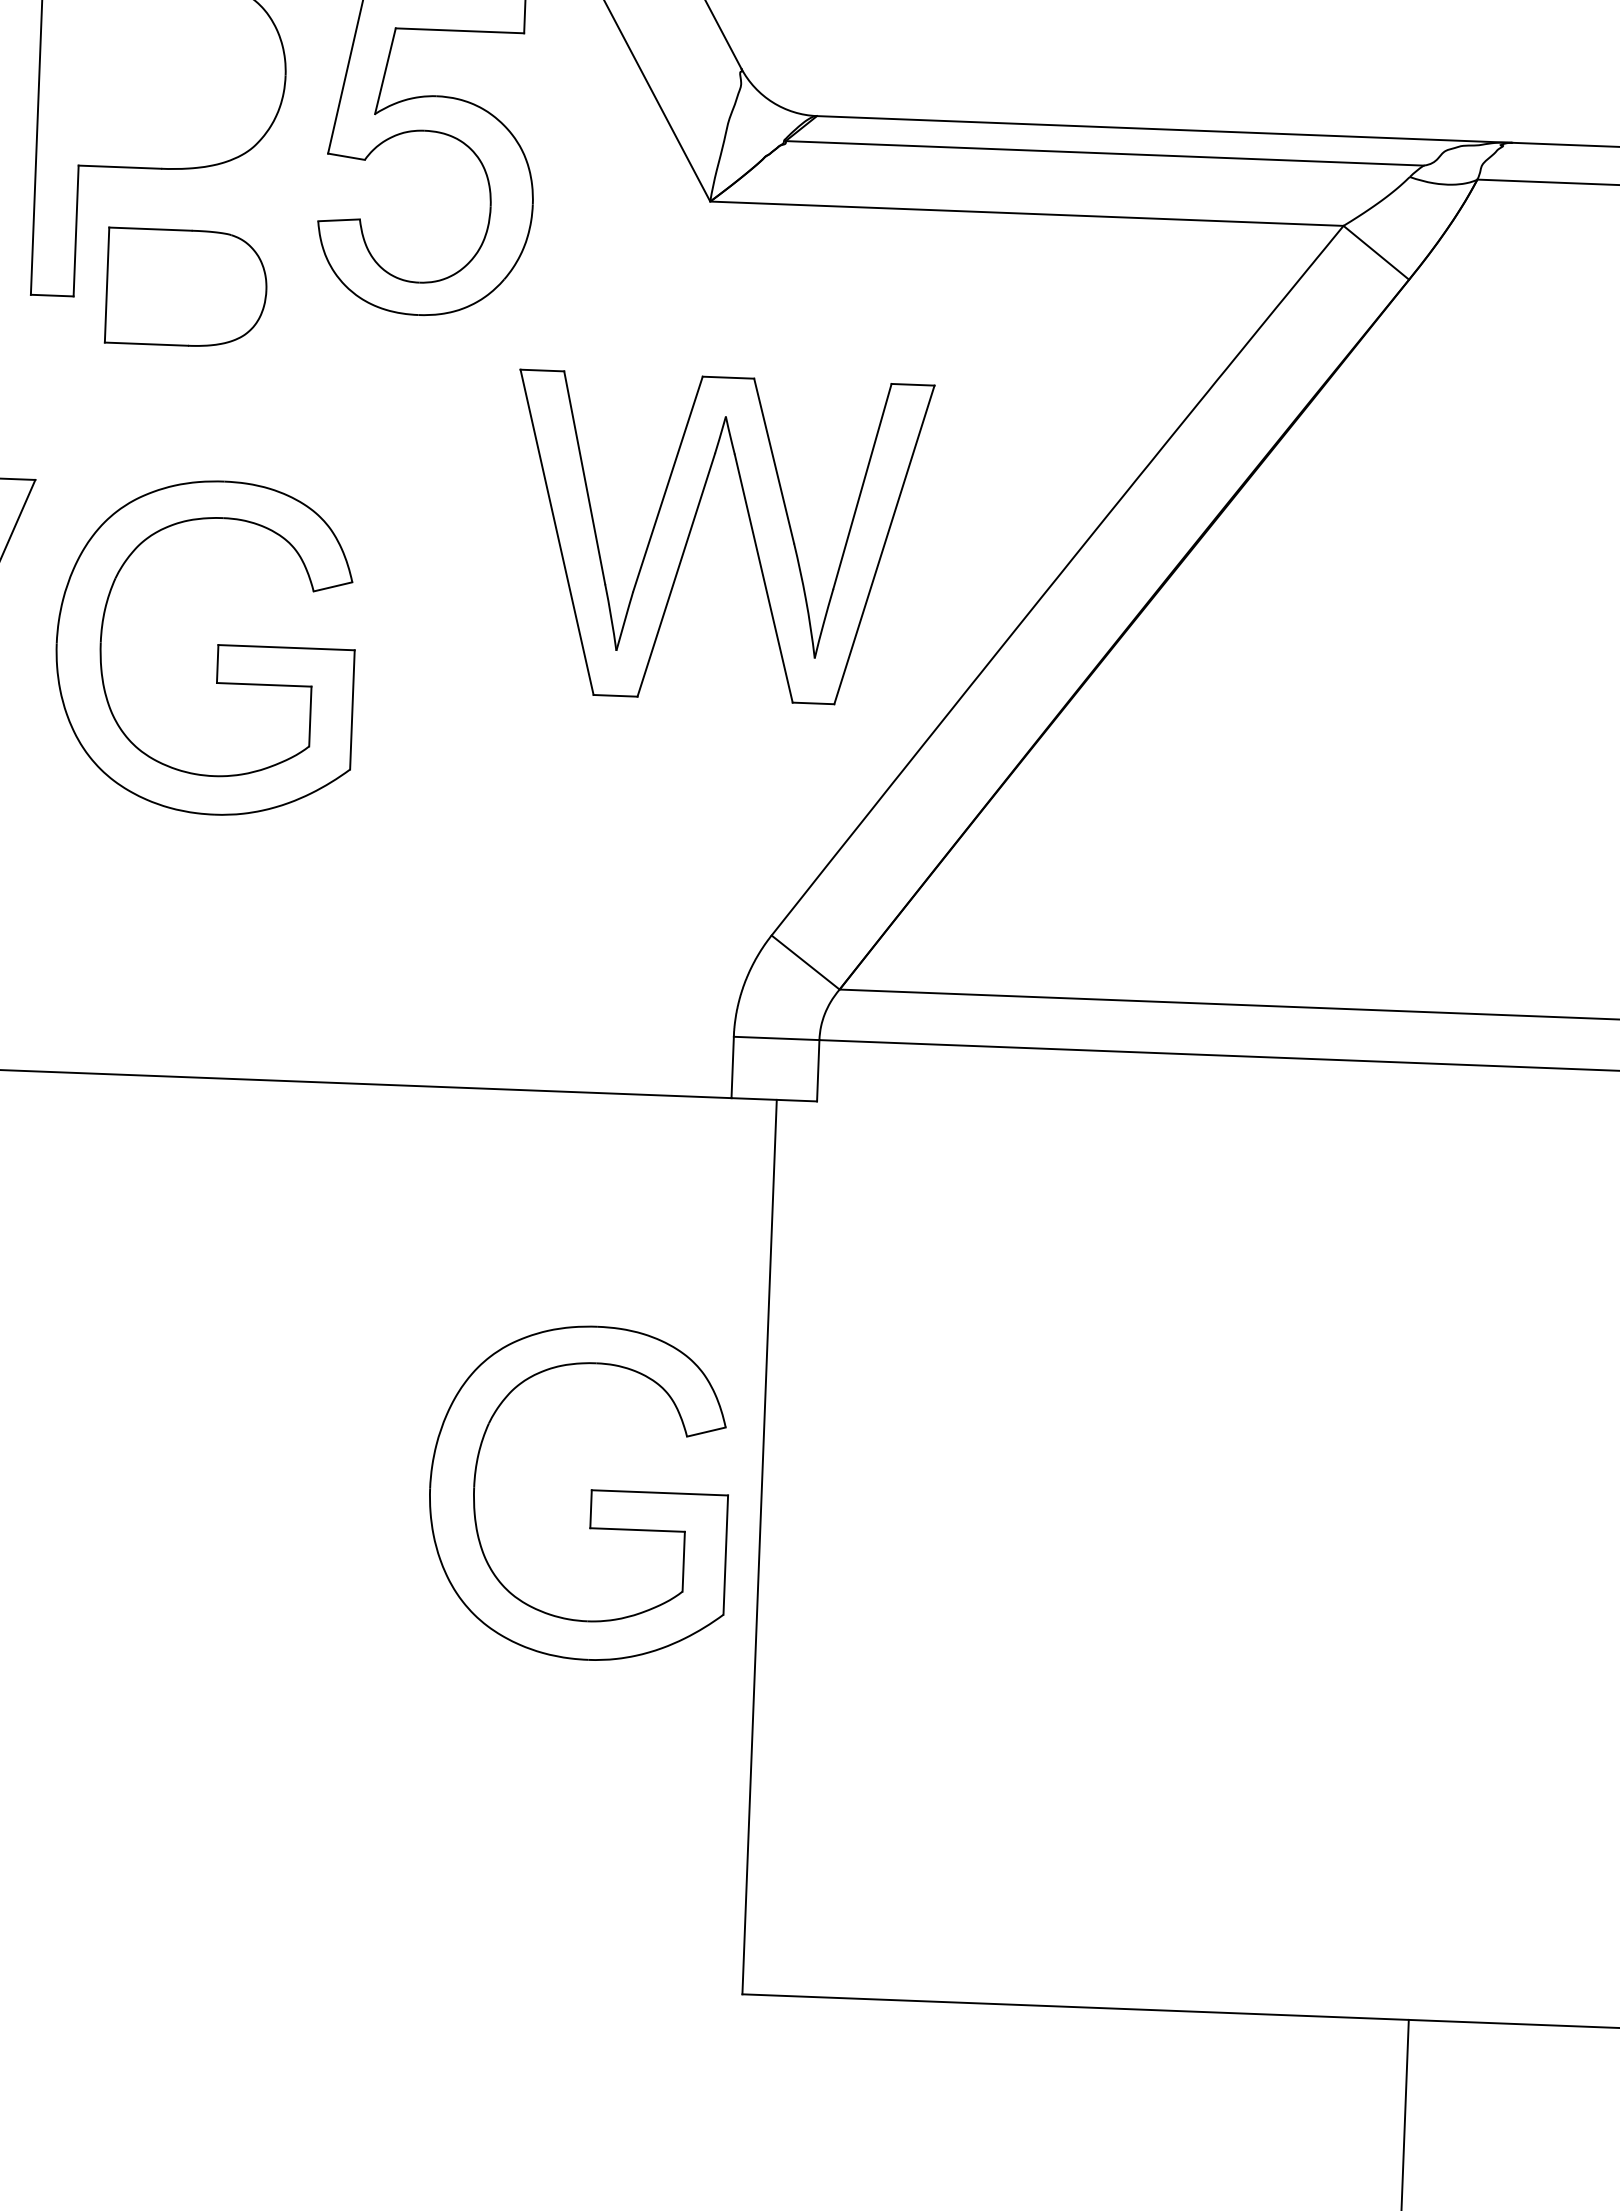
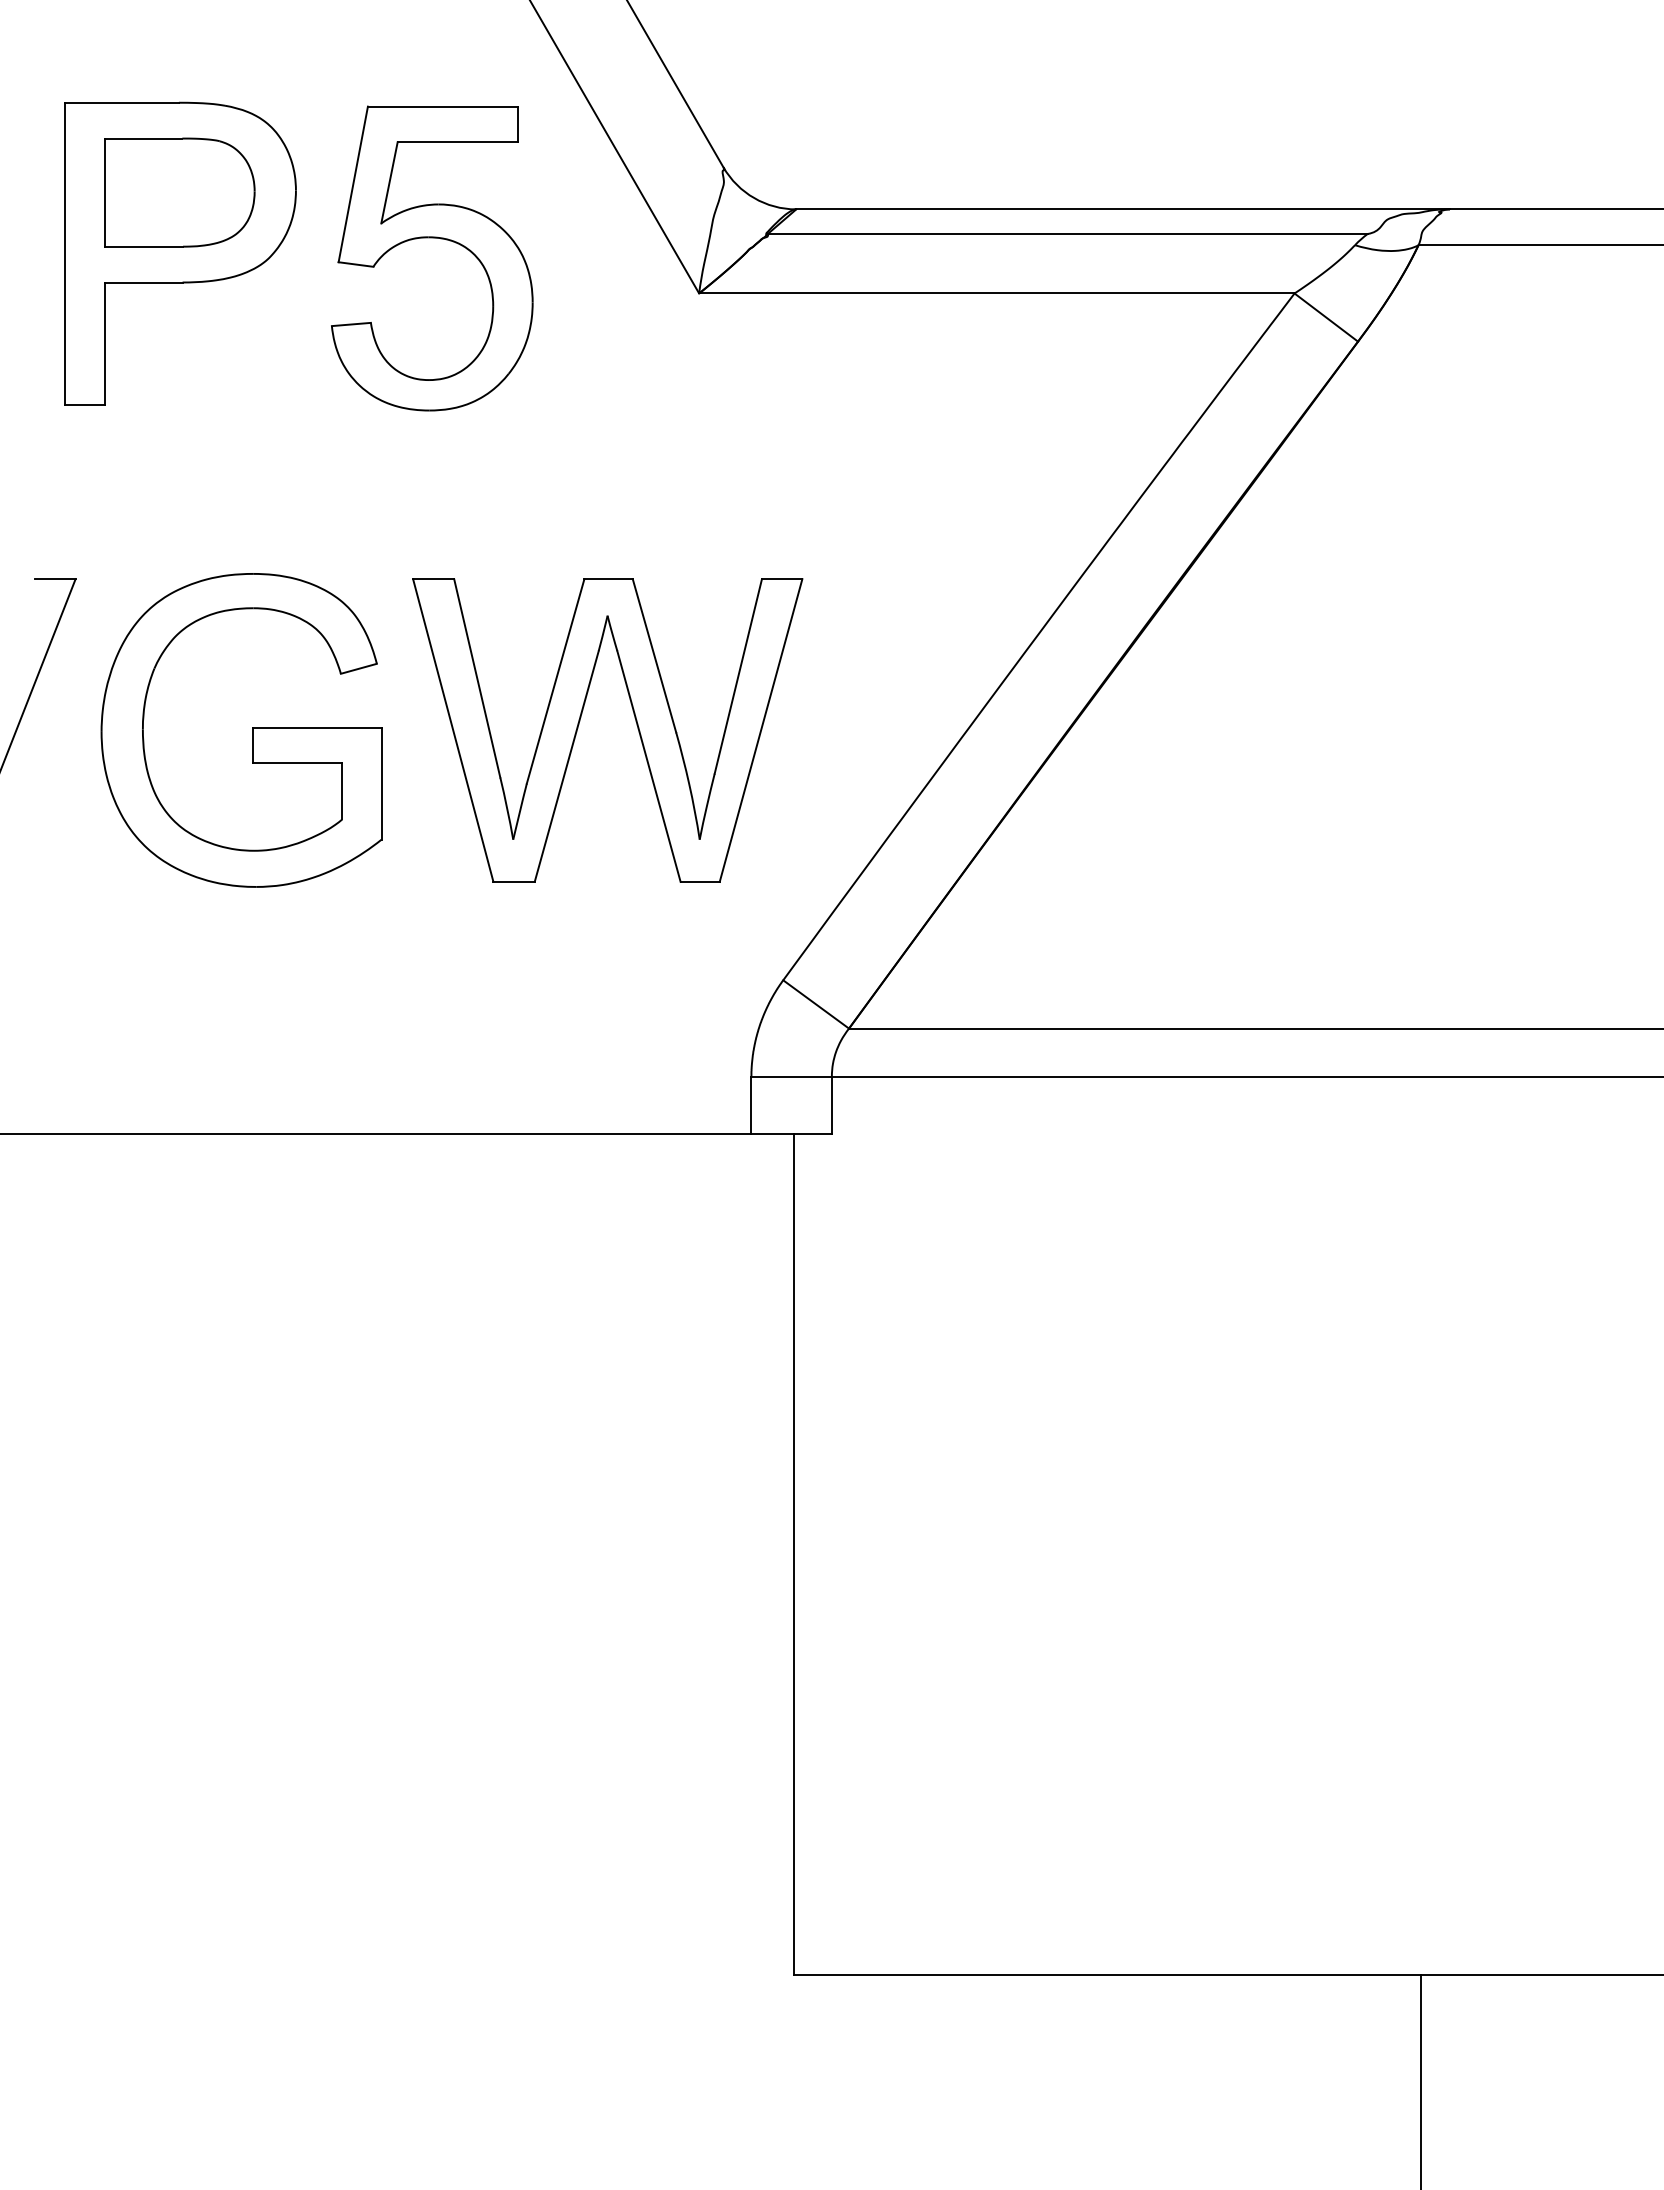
part: (186, 287) -> (179, 192), moved
part: (692, 527) -> (580, 721), moved
part: (590, 1493) -> (633, 1510), removed

